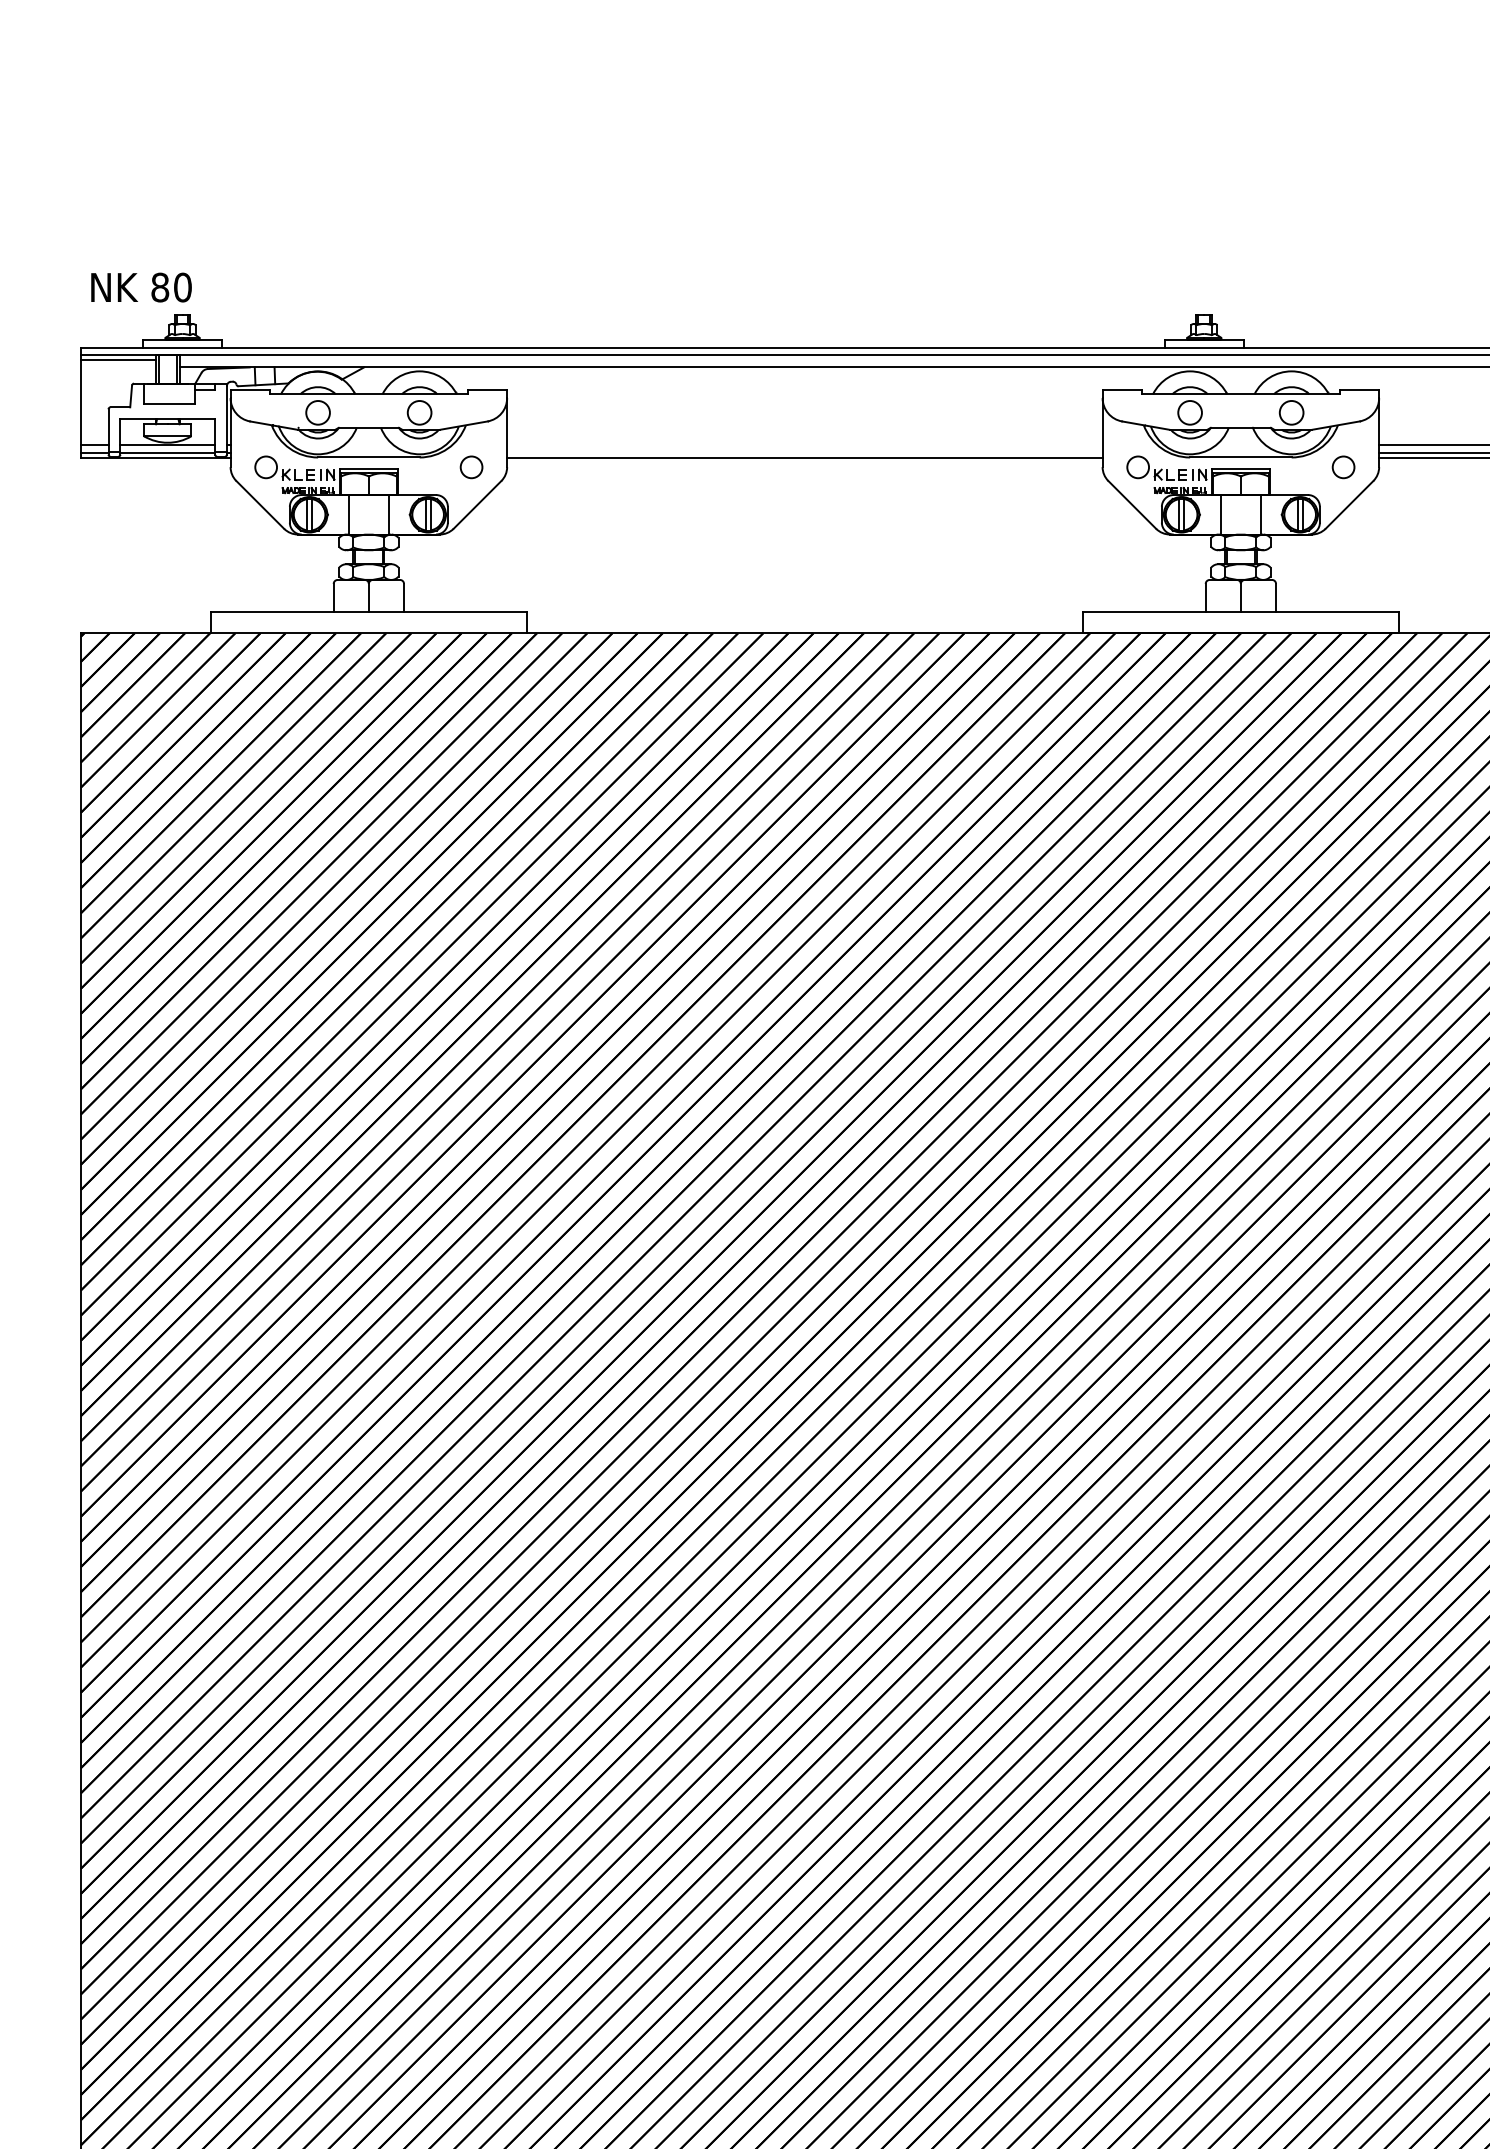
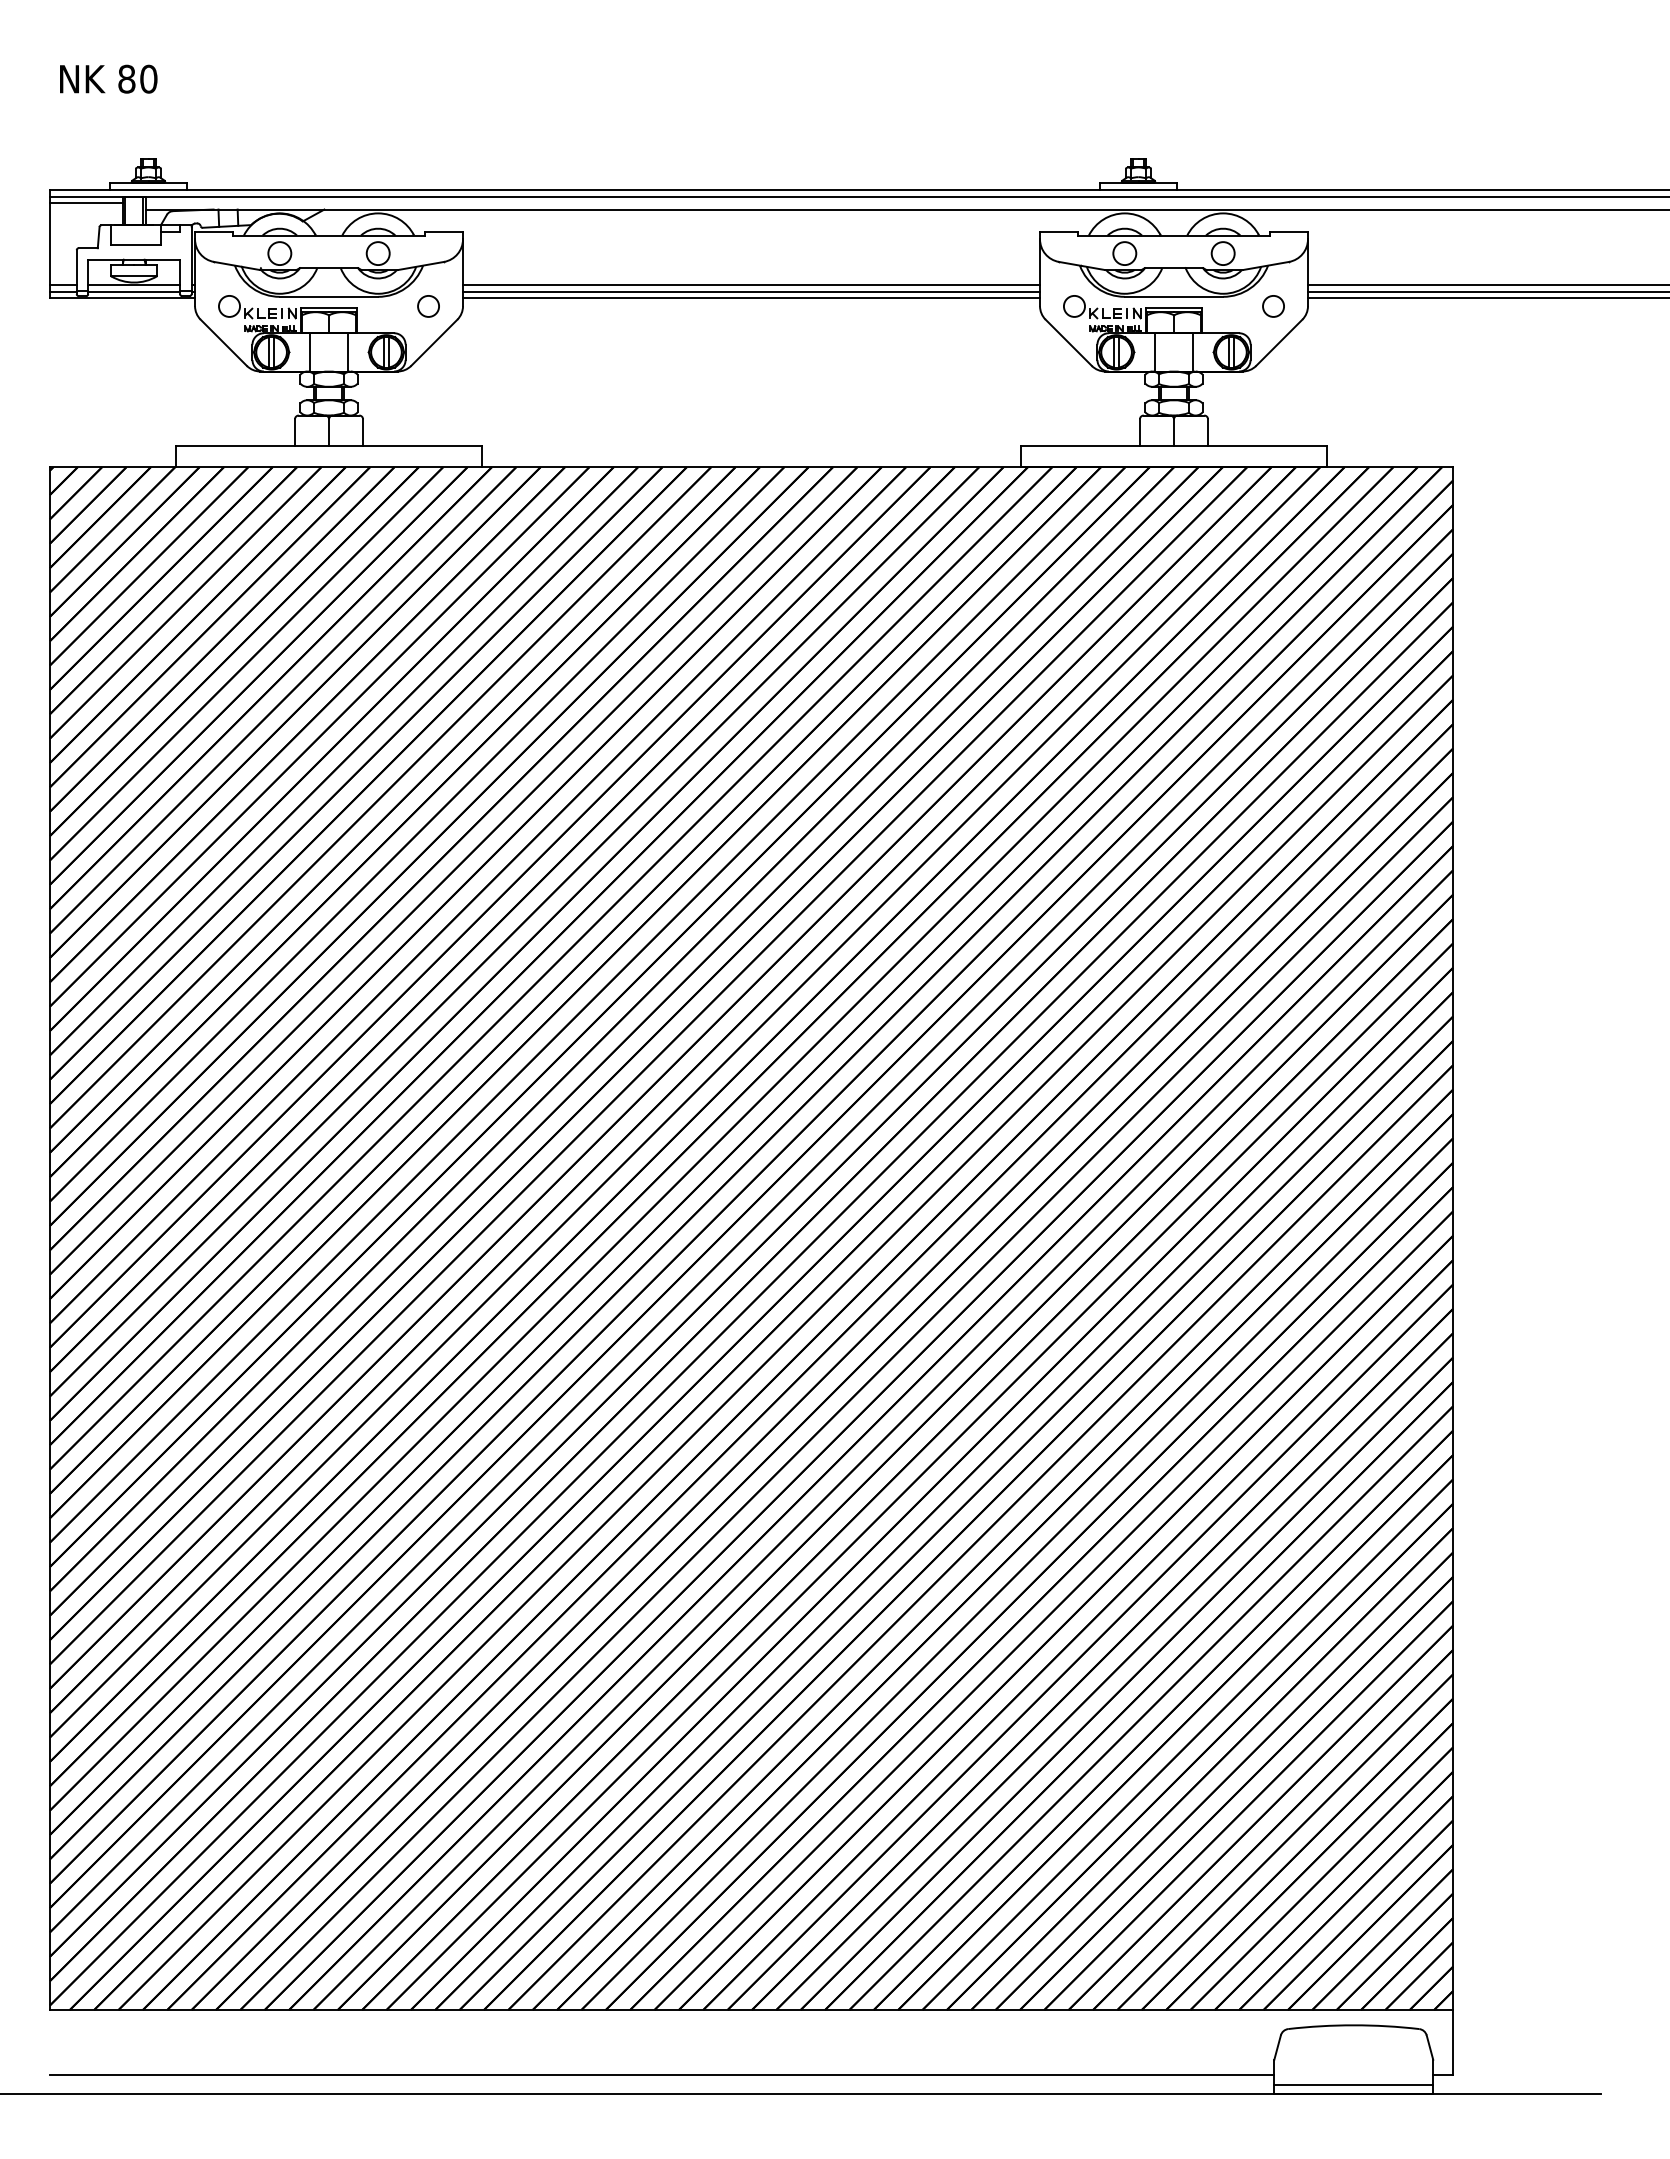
text: (141, 286) -> (108, 78), moved
line: (804, 444) -> (751, 284), added
line: (804, 452) -> (751, 292), added

